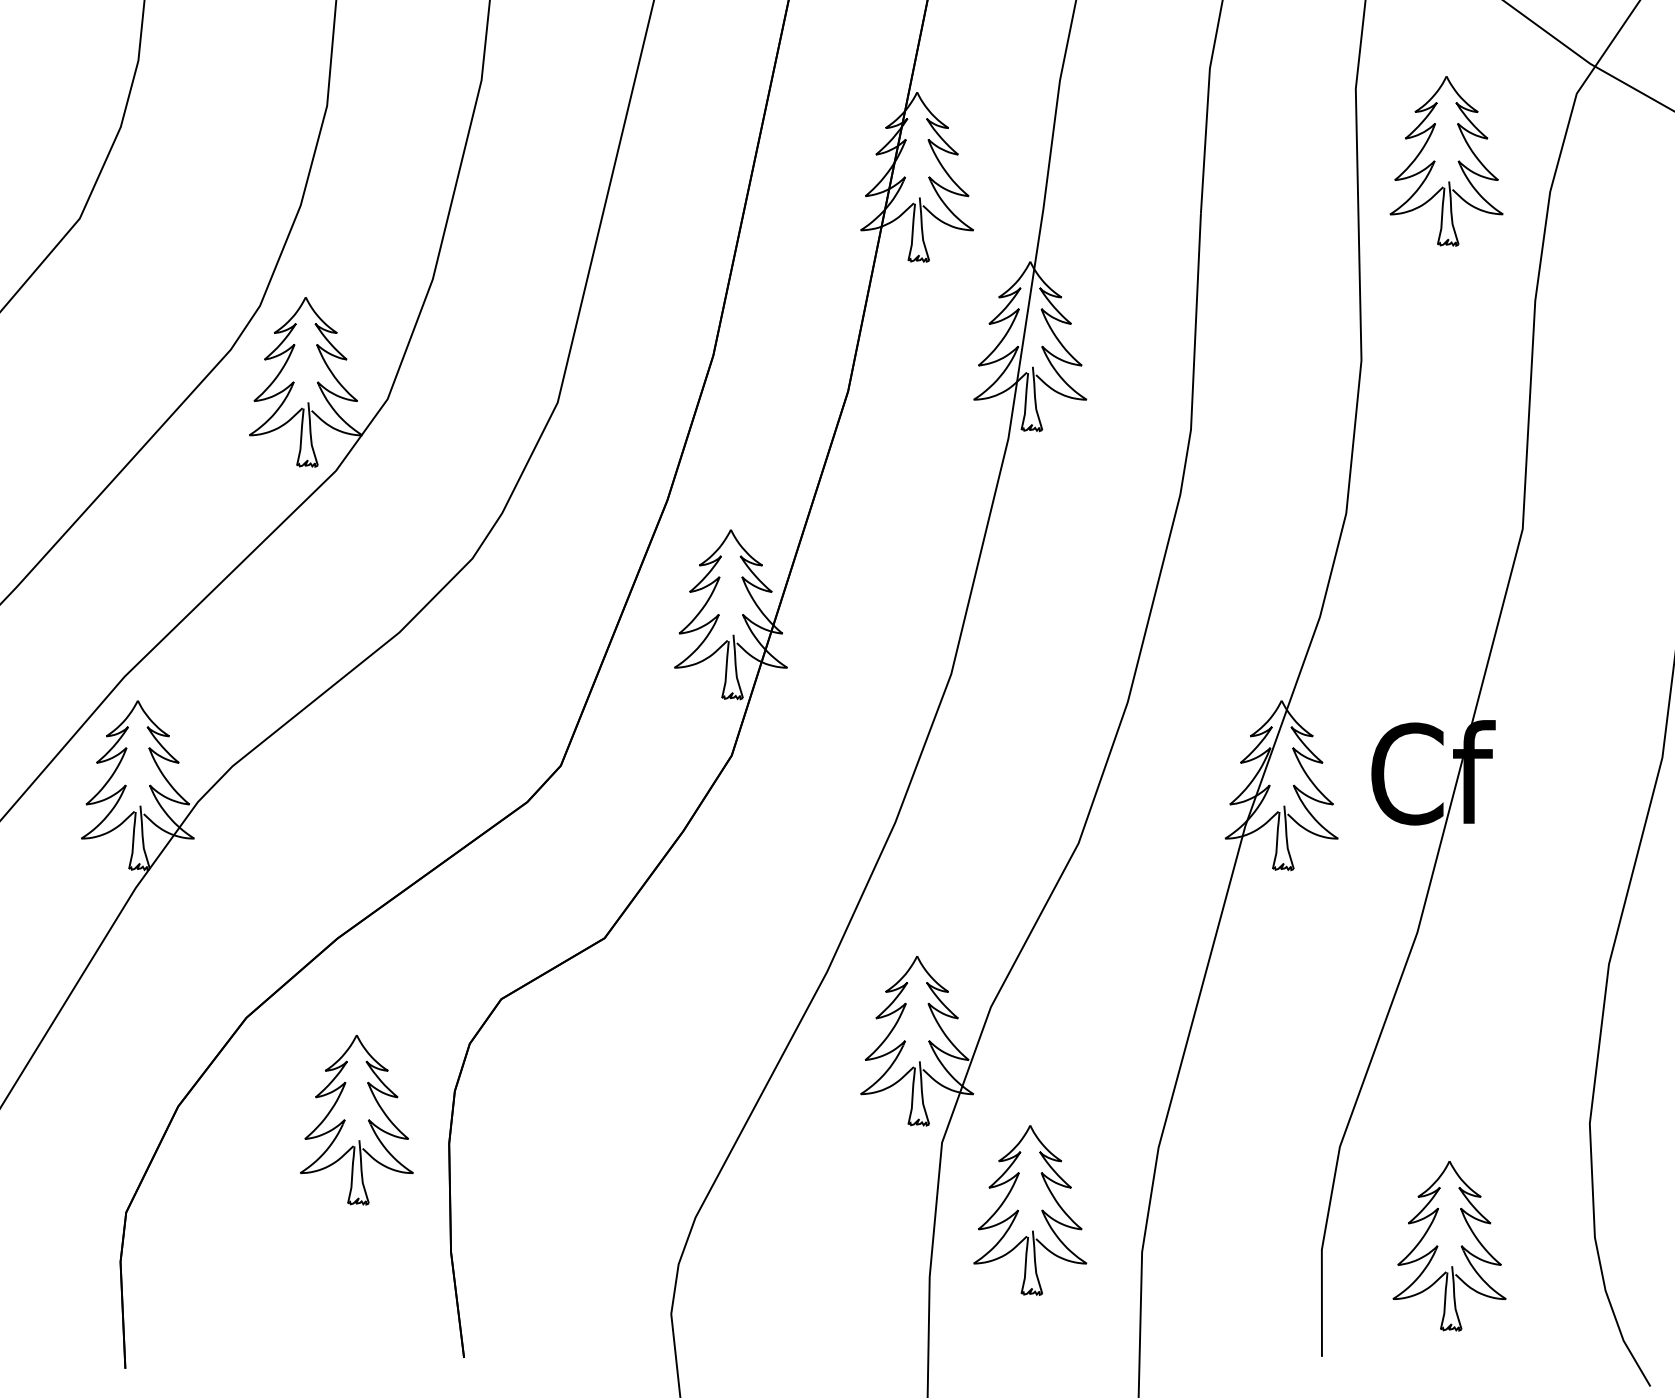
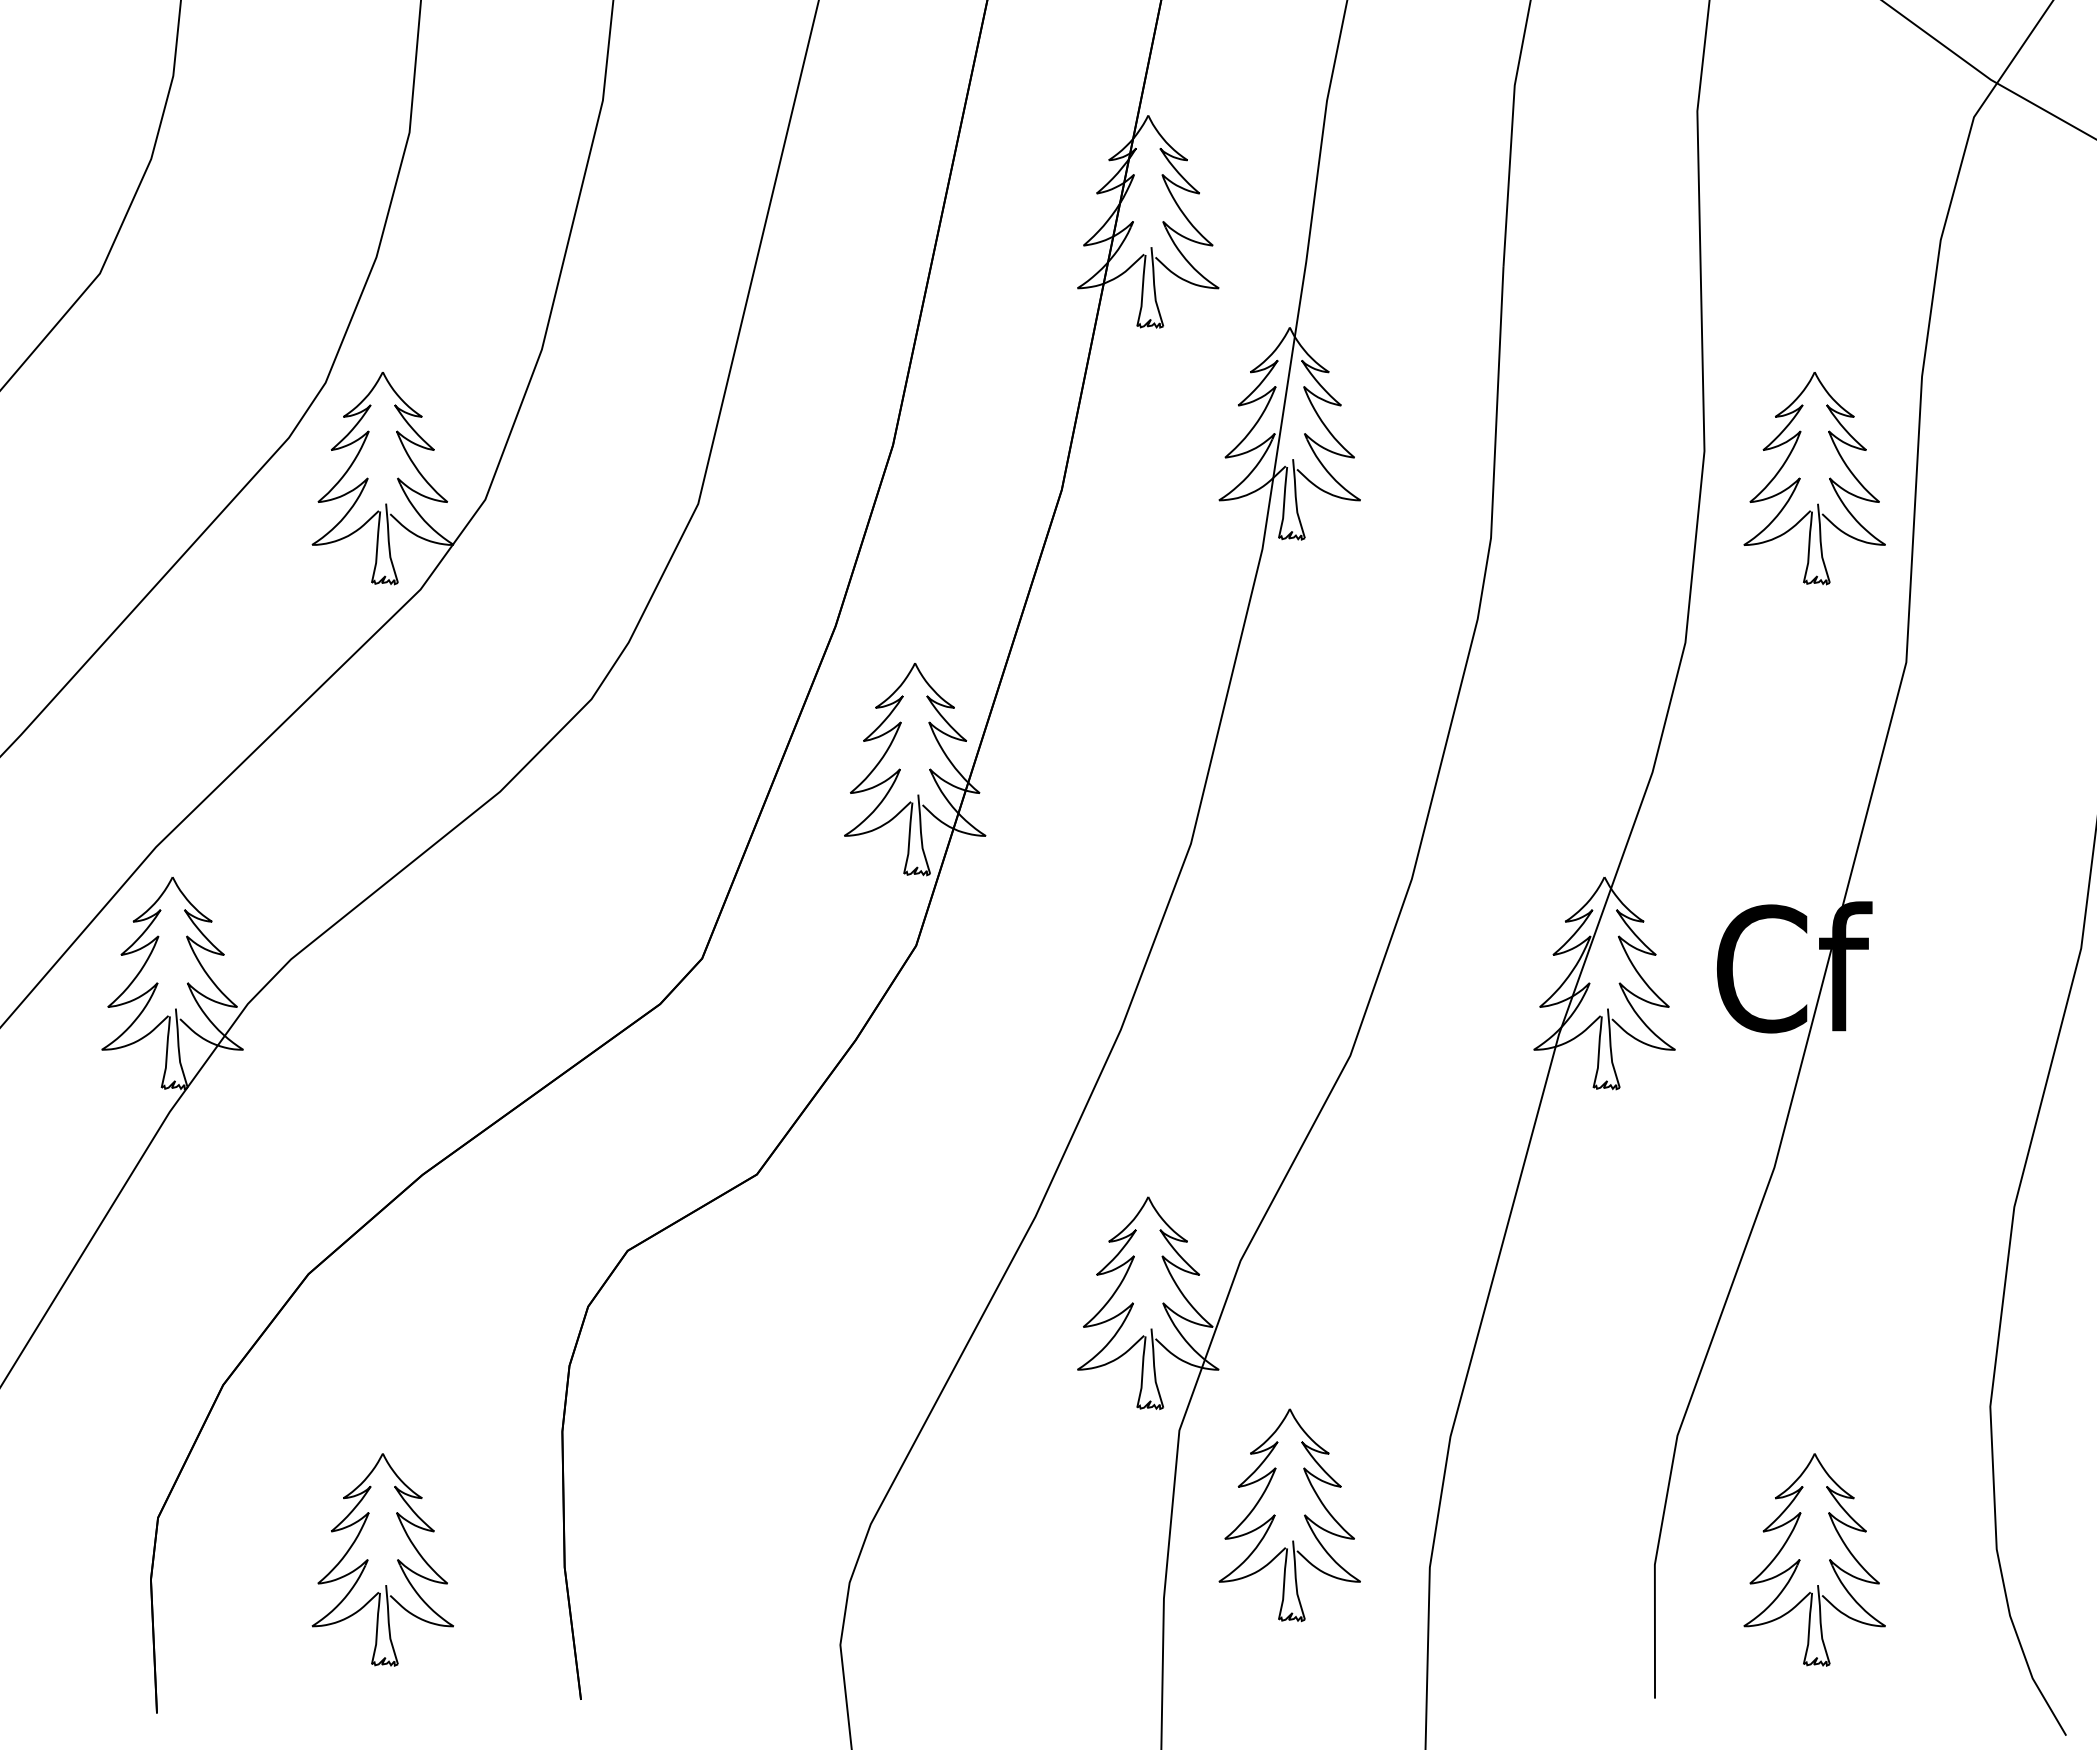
part: (1435, 161) -> (1800, 478), moved
part: (356, 1120) -> (382, 1560), moved

